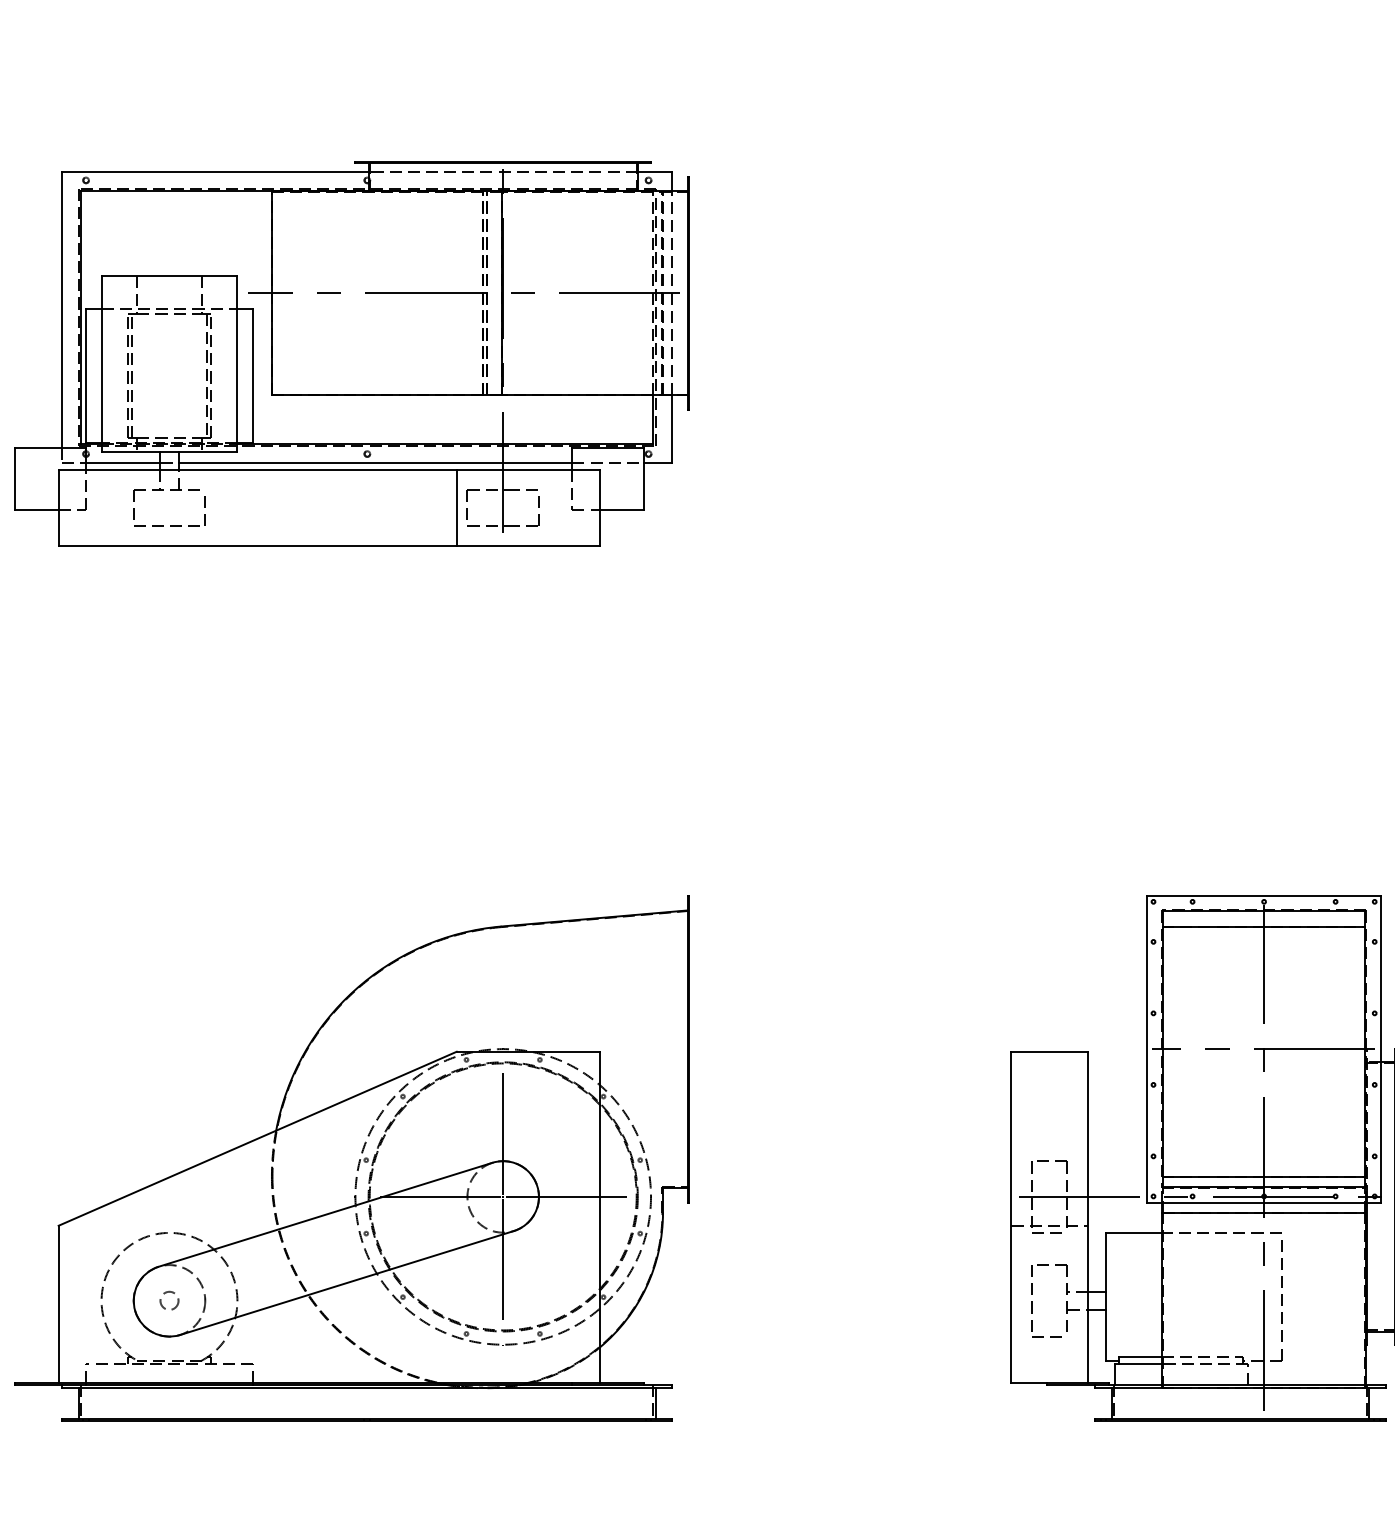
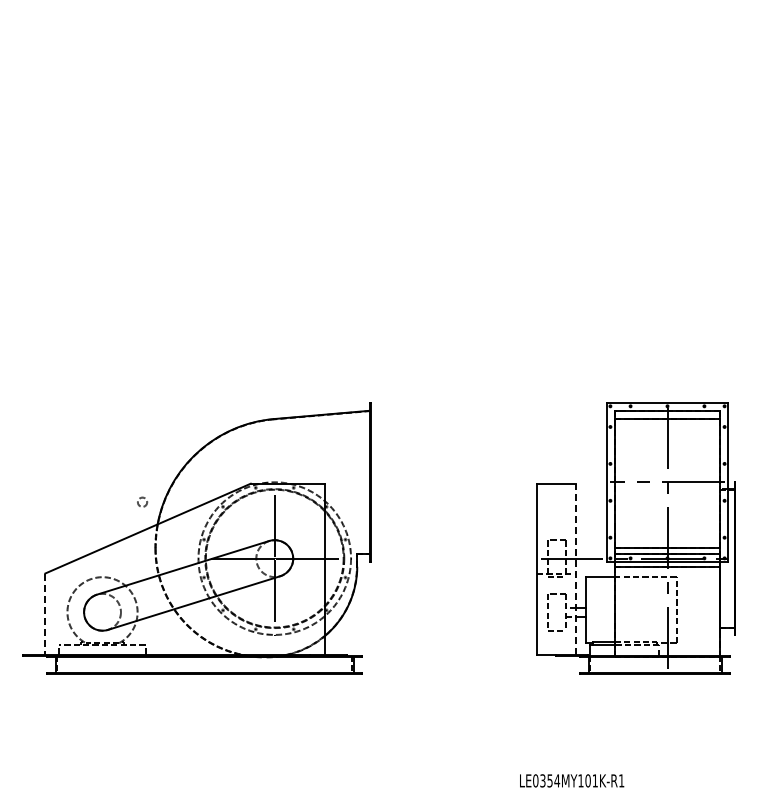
part: (351, 353) -> (196, 123), removed
line: (1087, 1217) -> (576, 569), solid -> dashed
circle: (169, 1299) -> (142, 501), moved
line: (59, 1305) -> (45, 614), solid -> dashed

